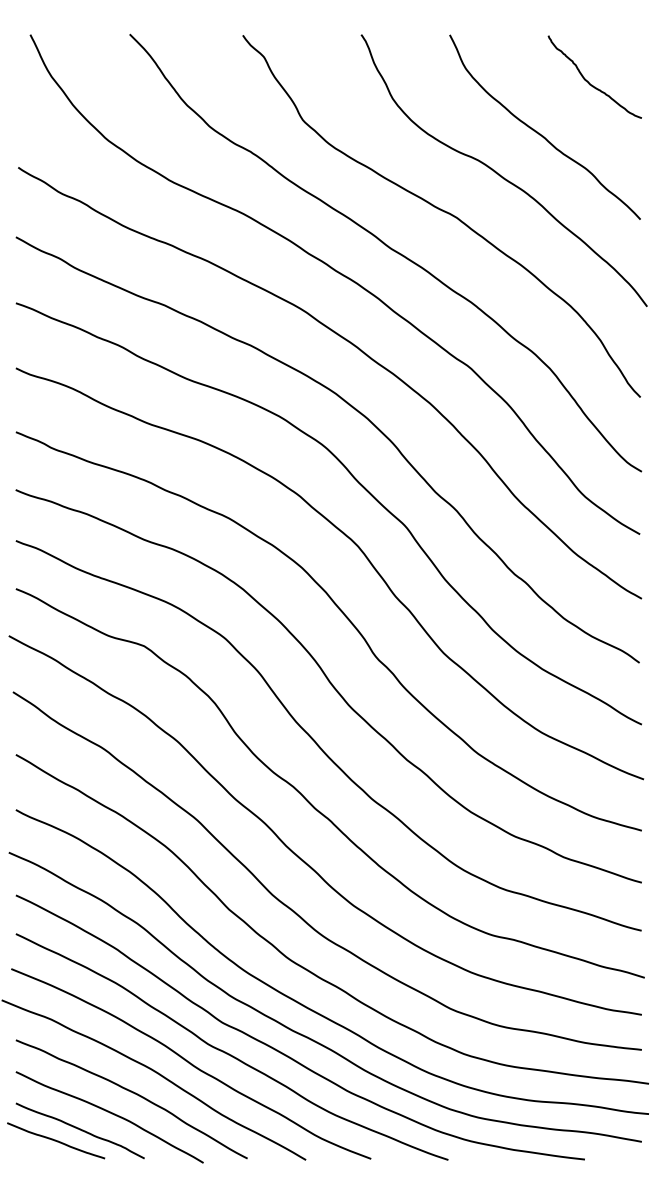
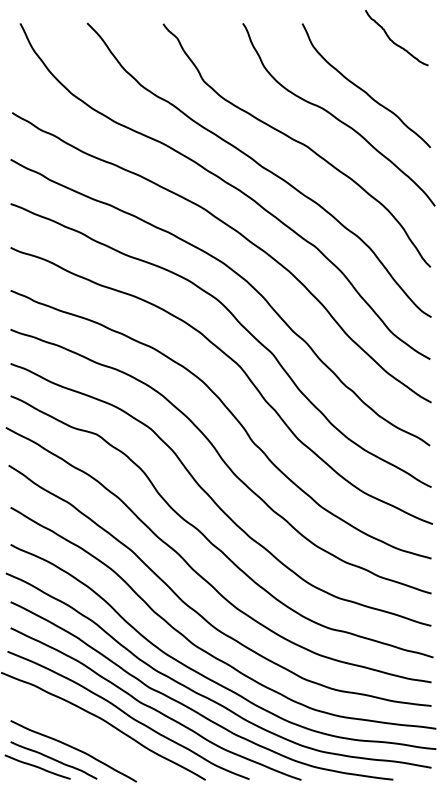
curve: (592, 83) -> (395, 42), moved
curve: (134, 1095) -> (90, 736), removed

